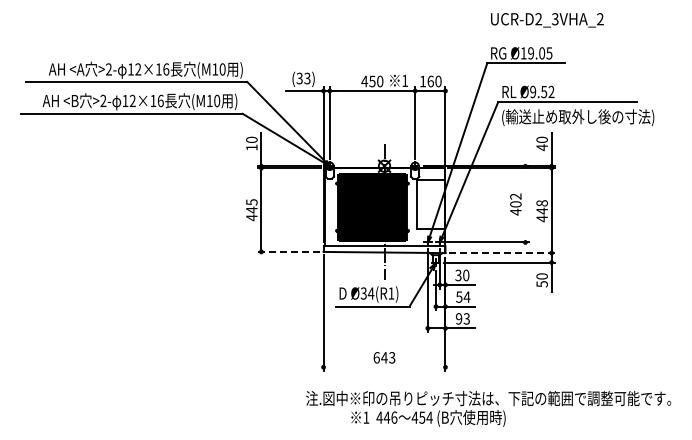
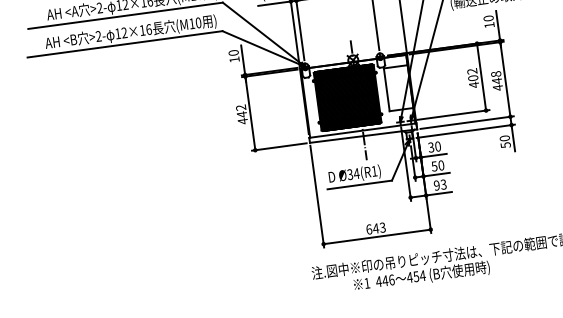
text: (541, 147) -> (488, 25), 40 -> 10
text: (251, 202) -> (240, 107), 445 -> 442
line: (525, 204) -> (481, 77), added
line: (288, 251) -> (279, 146), dashed -> solid
line: (502, 253) -> (467, 122), dashed -> solid
text: (466, 296) -> (440, 165), 54 -> 50
line: (384, 367) -> (377, 237), added

